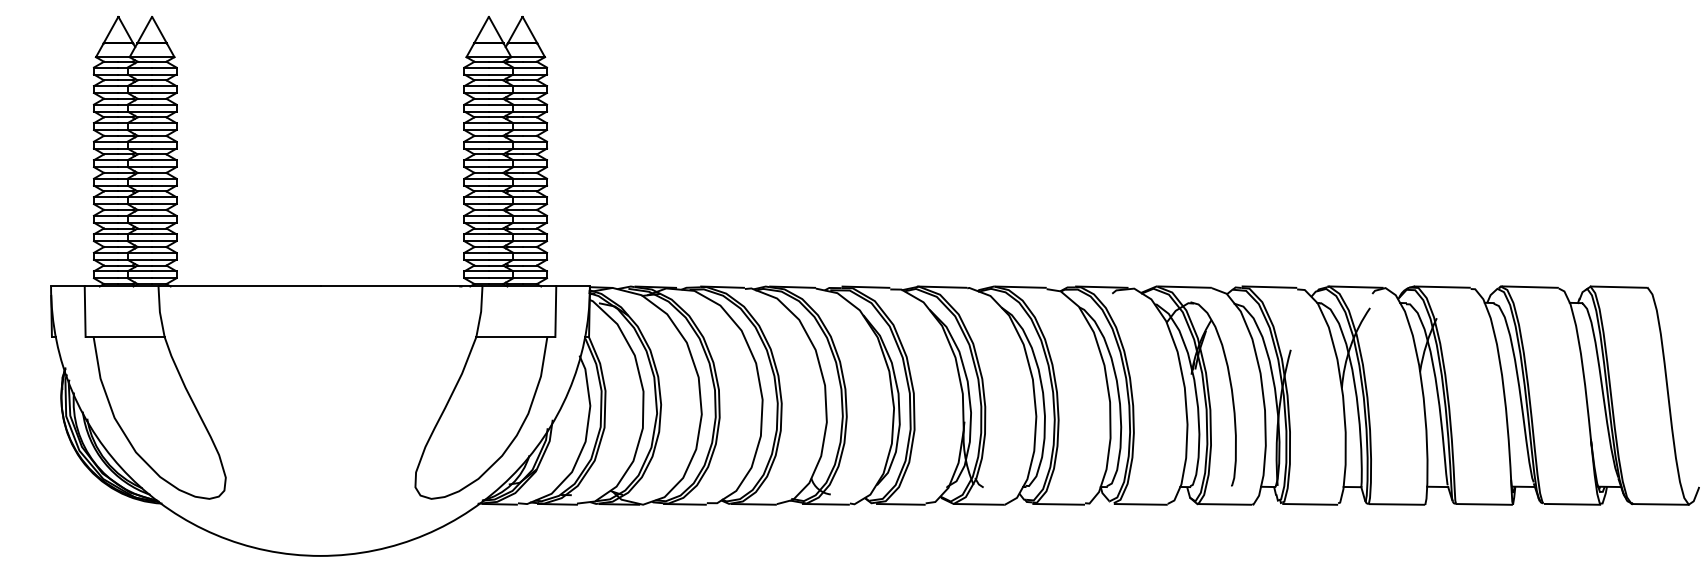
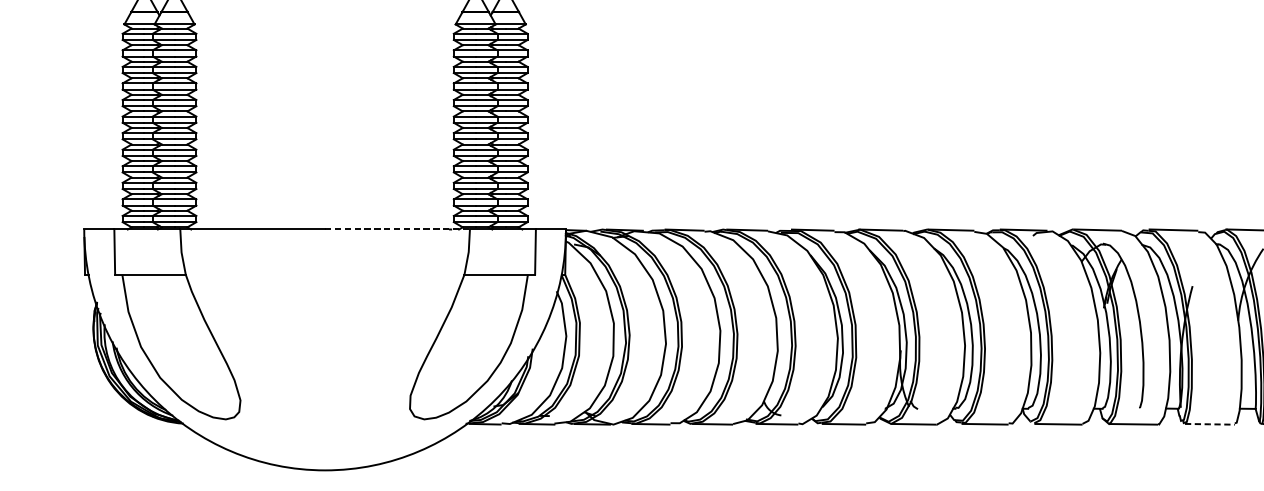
line: (401, 286) -> (397, 229), solid -> dashed
line: (1310, 504) -> (1210, 424), solid -> dashed

